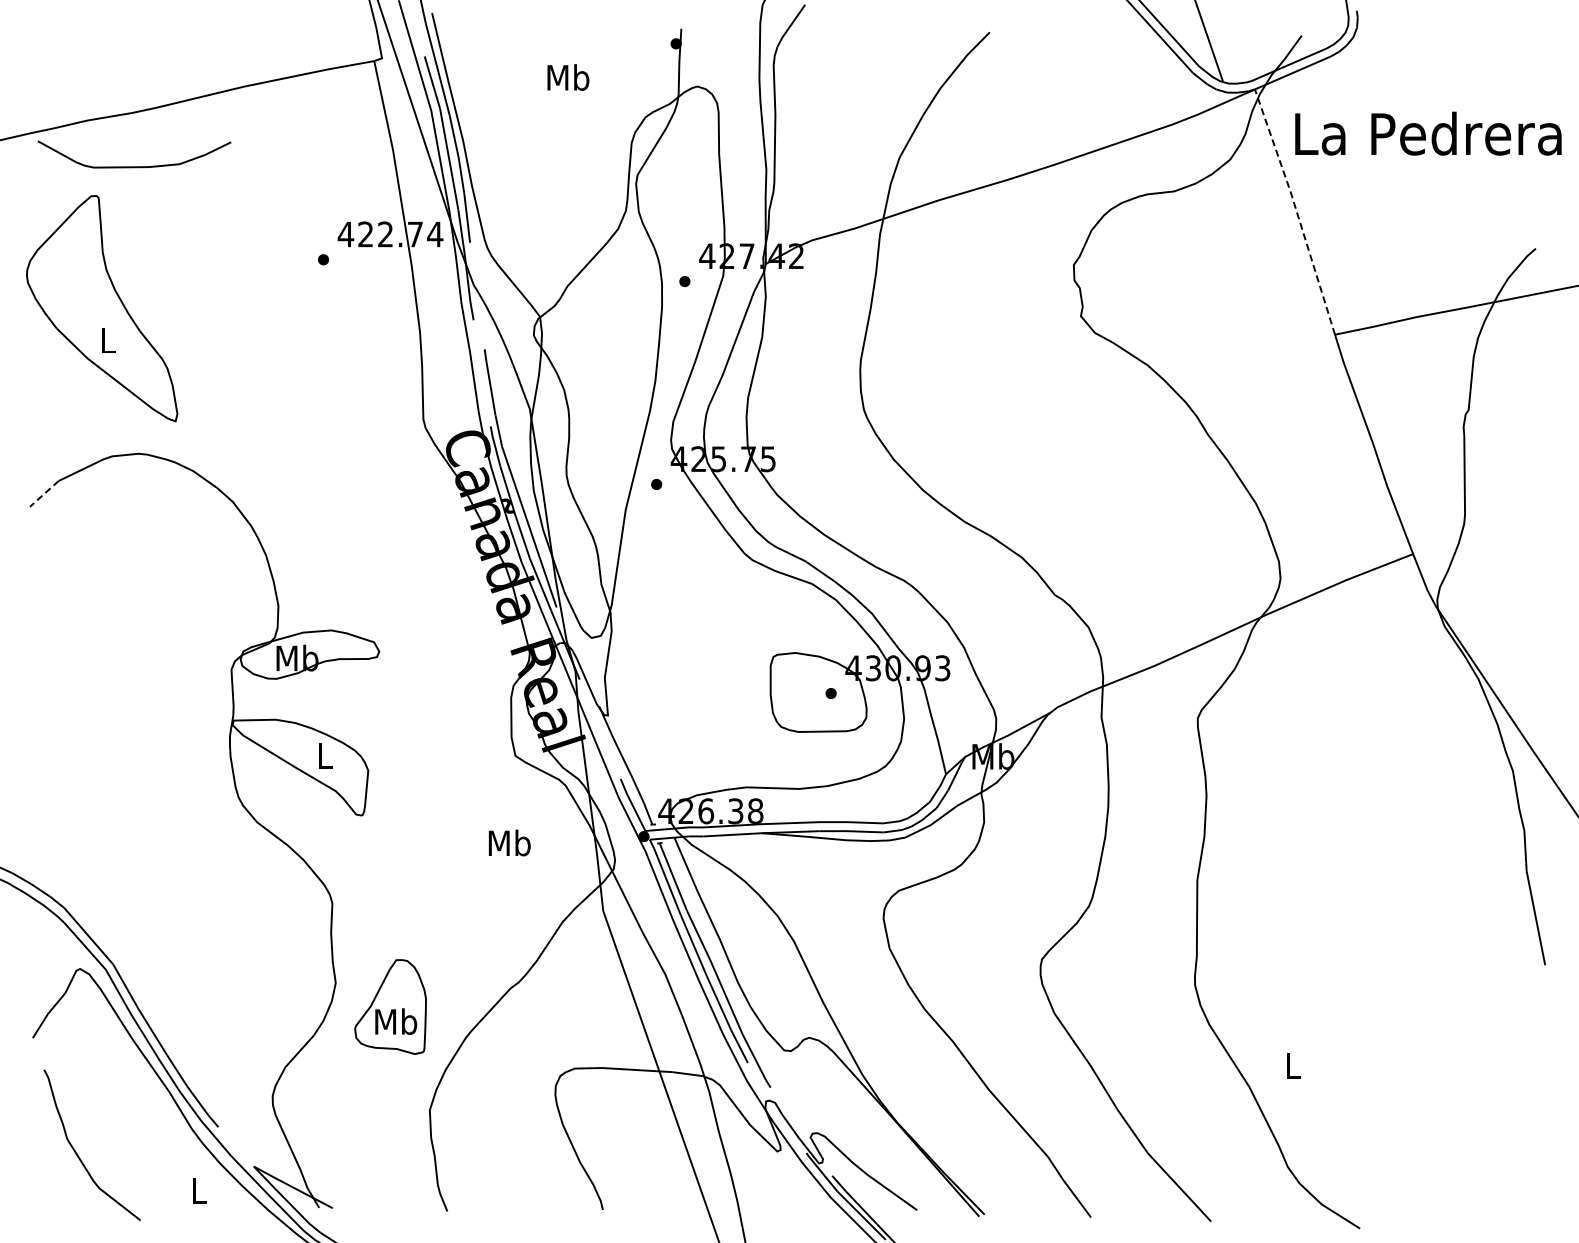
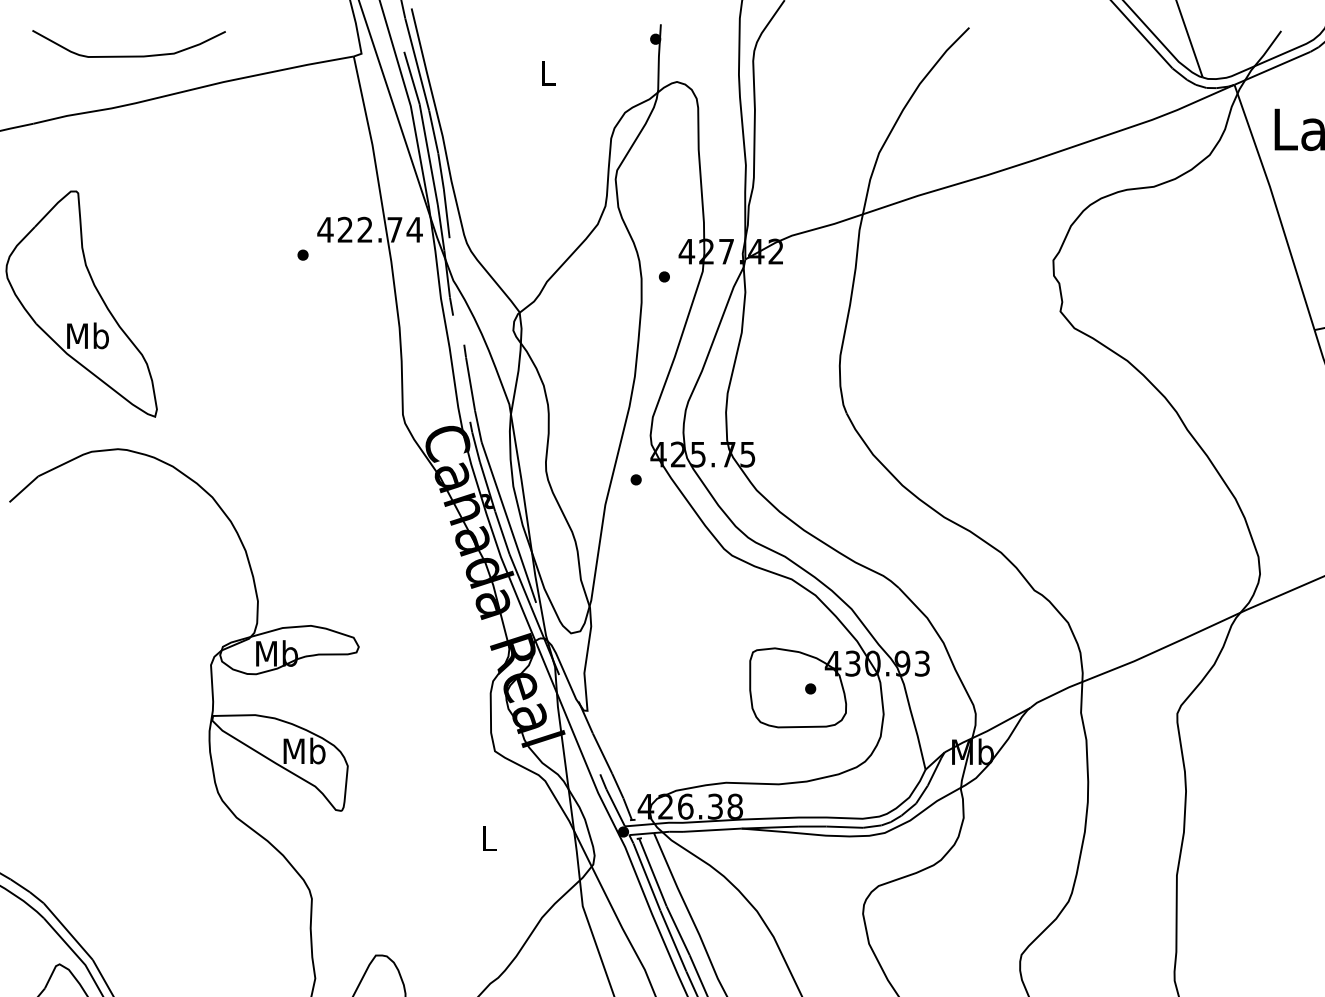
text: (568, 77) -> (548, 72), Mb -> L
curve: (134, 166) -> (129, 55), moved
line: (1296, 211) -> (1276, 206), dashed -> solid
text: (108, 340) -> (88, 335), L -> Mb
line: (43, 494) -> (23, 489), dashed -> solid
text: (324, 755) -> (304, 750), L -> Mb
text: (509, 842) -> (489, 837), Mb -> L

